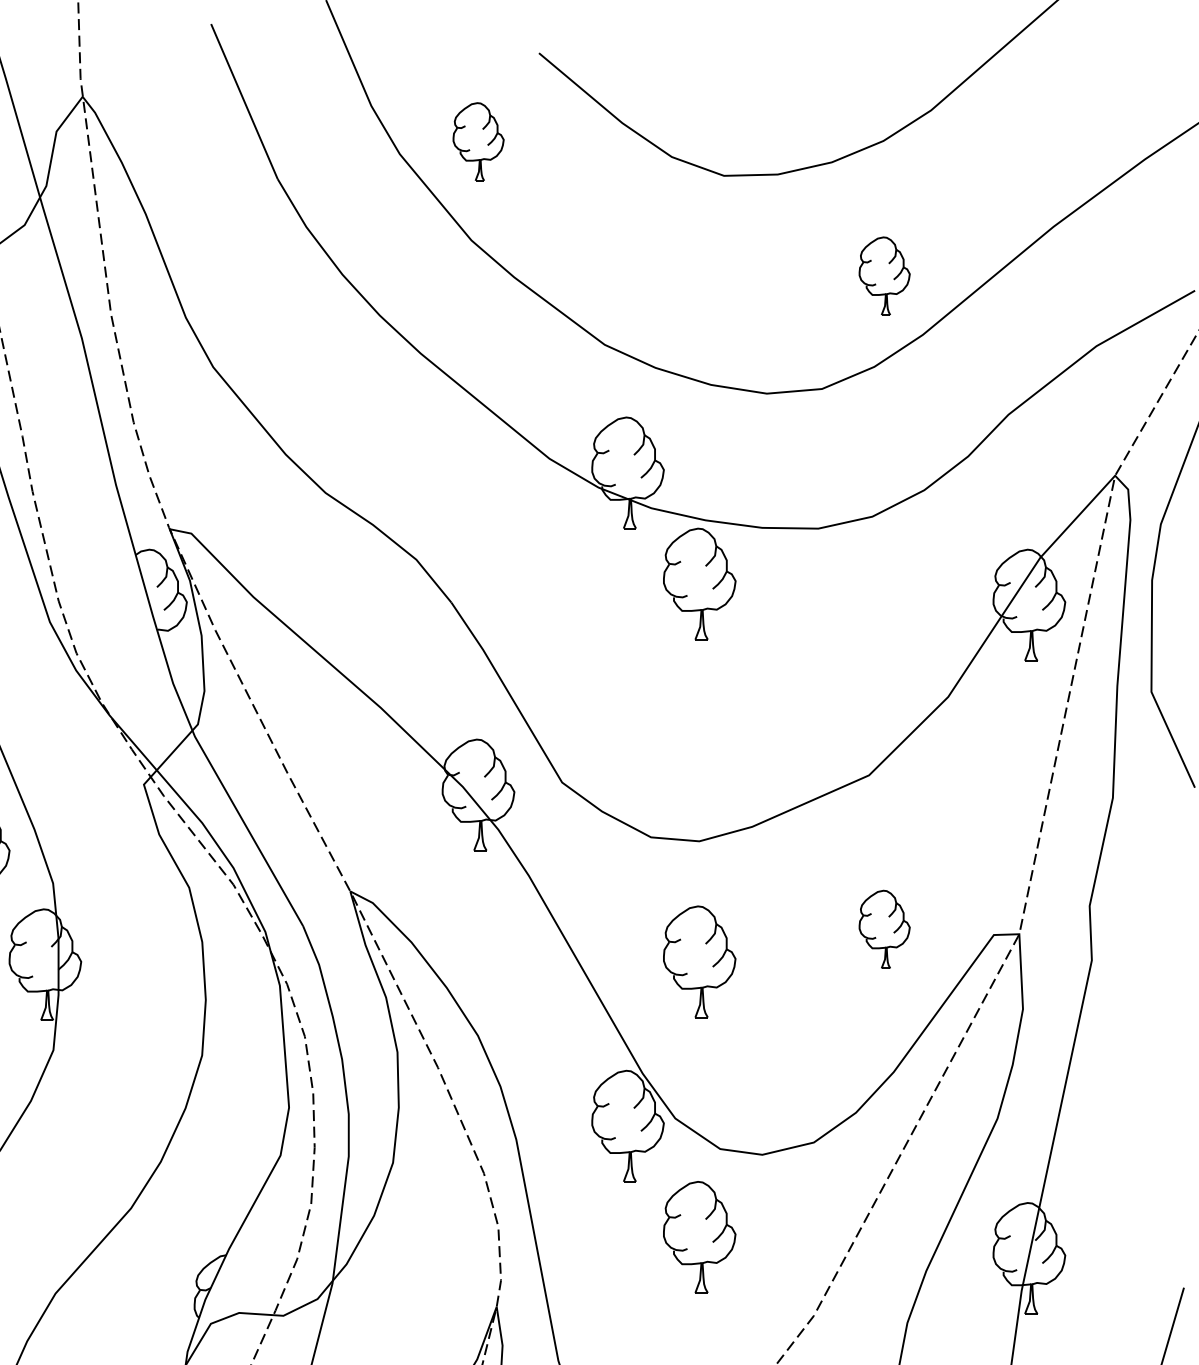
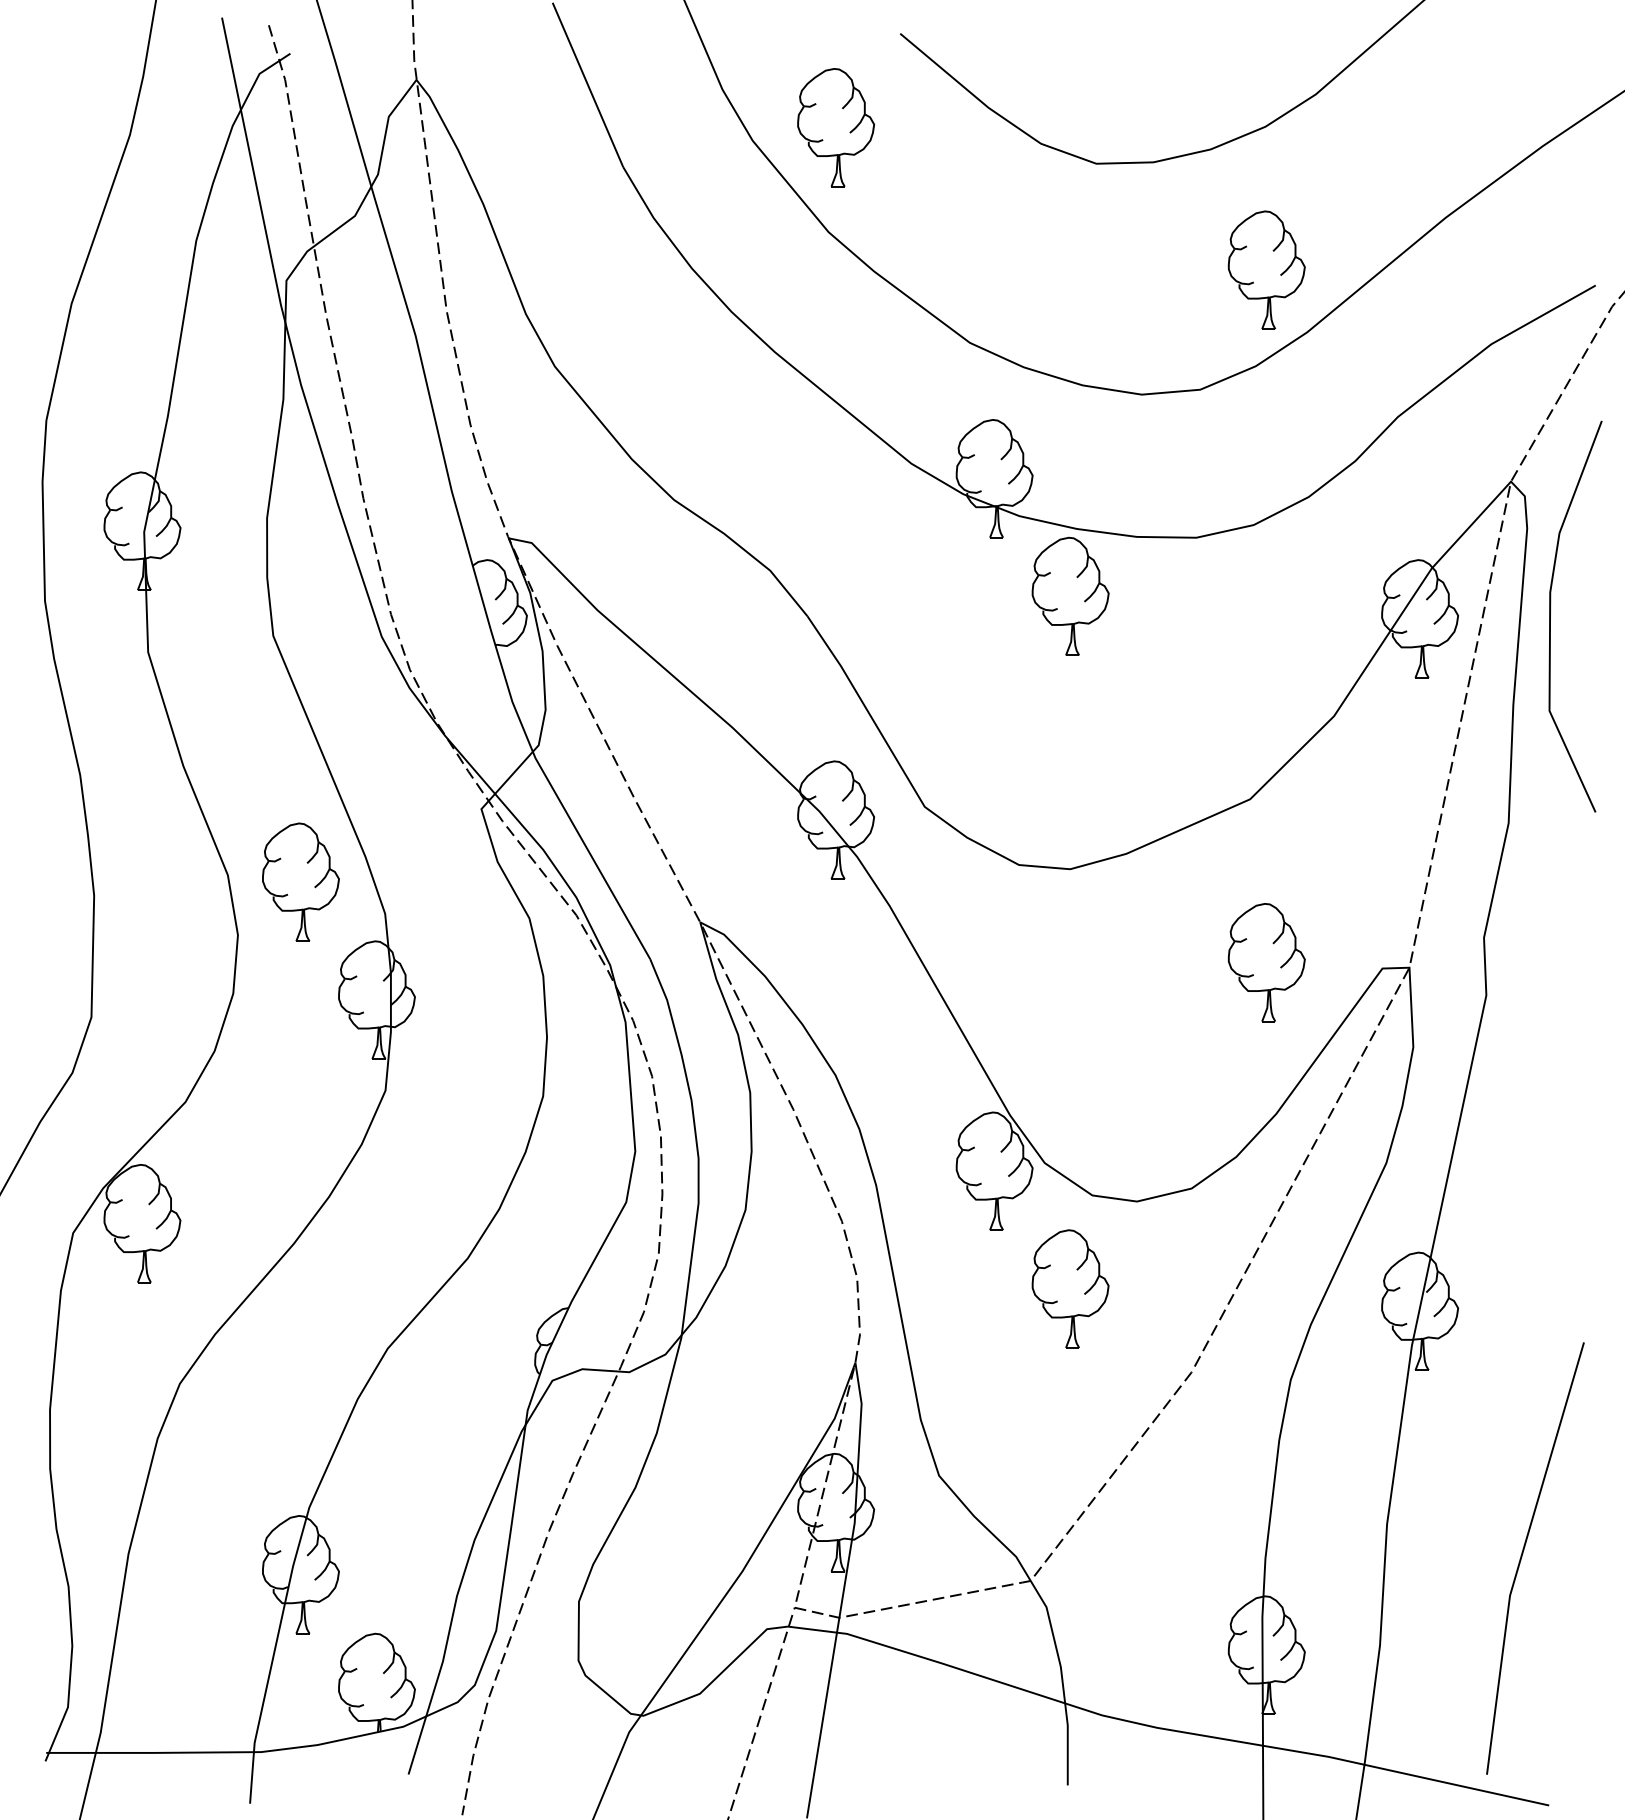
part: (478, 141) -> (836, 127), size x1.43
part: (884, 275) -> (1266, 269), size x1.43
part: (884, 929) -> (1266, 962), size x1.43
part: (699, 961) -> (1070, 996), removed

